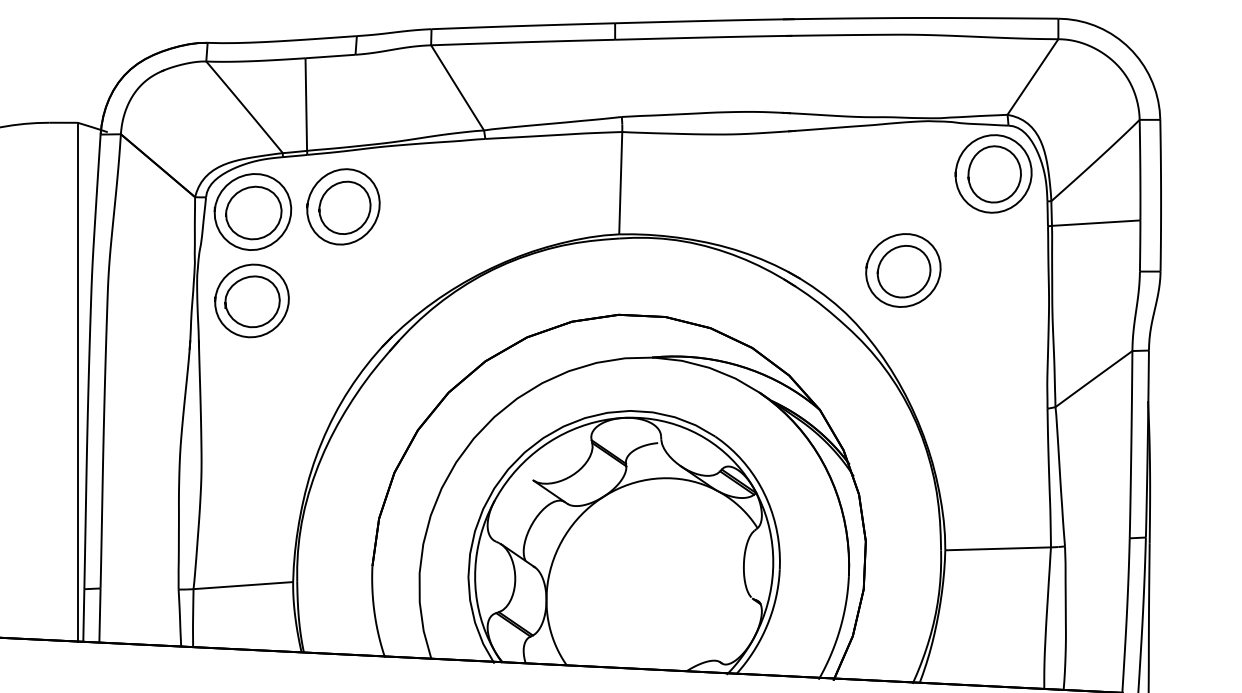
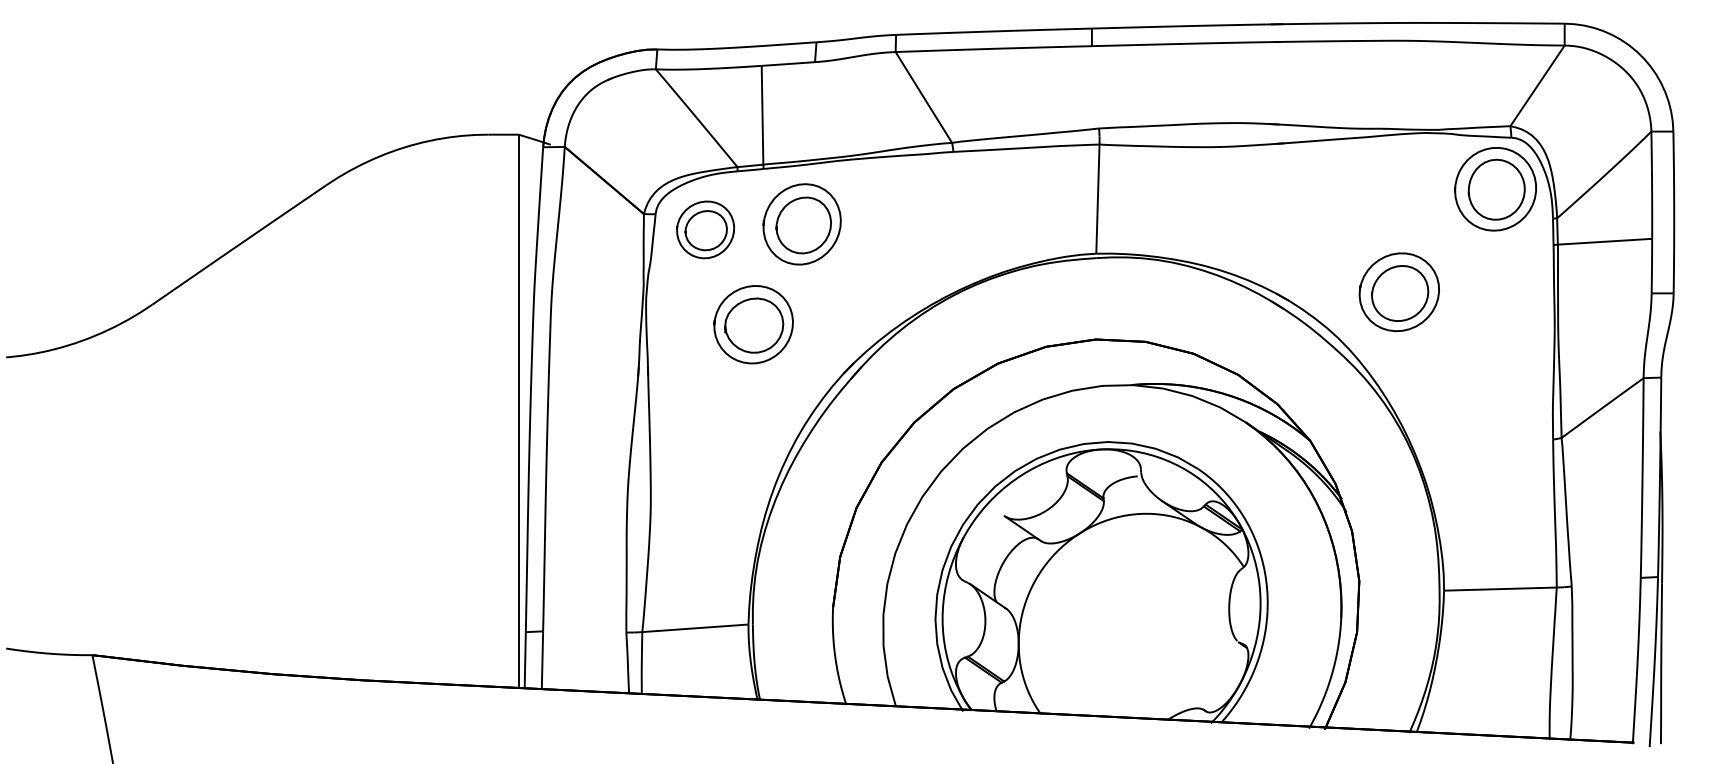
part: (252, 211) -> (705, 229), size x0.7
part: (251, 300) -> (753, 324), moved

